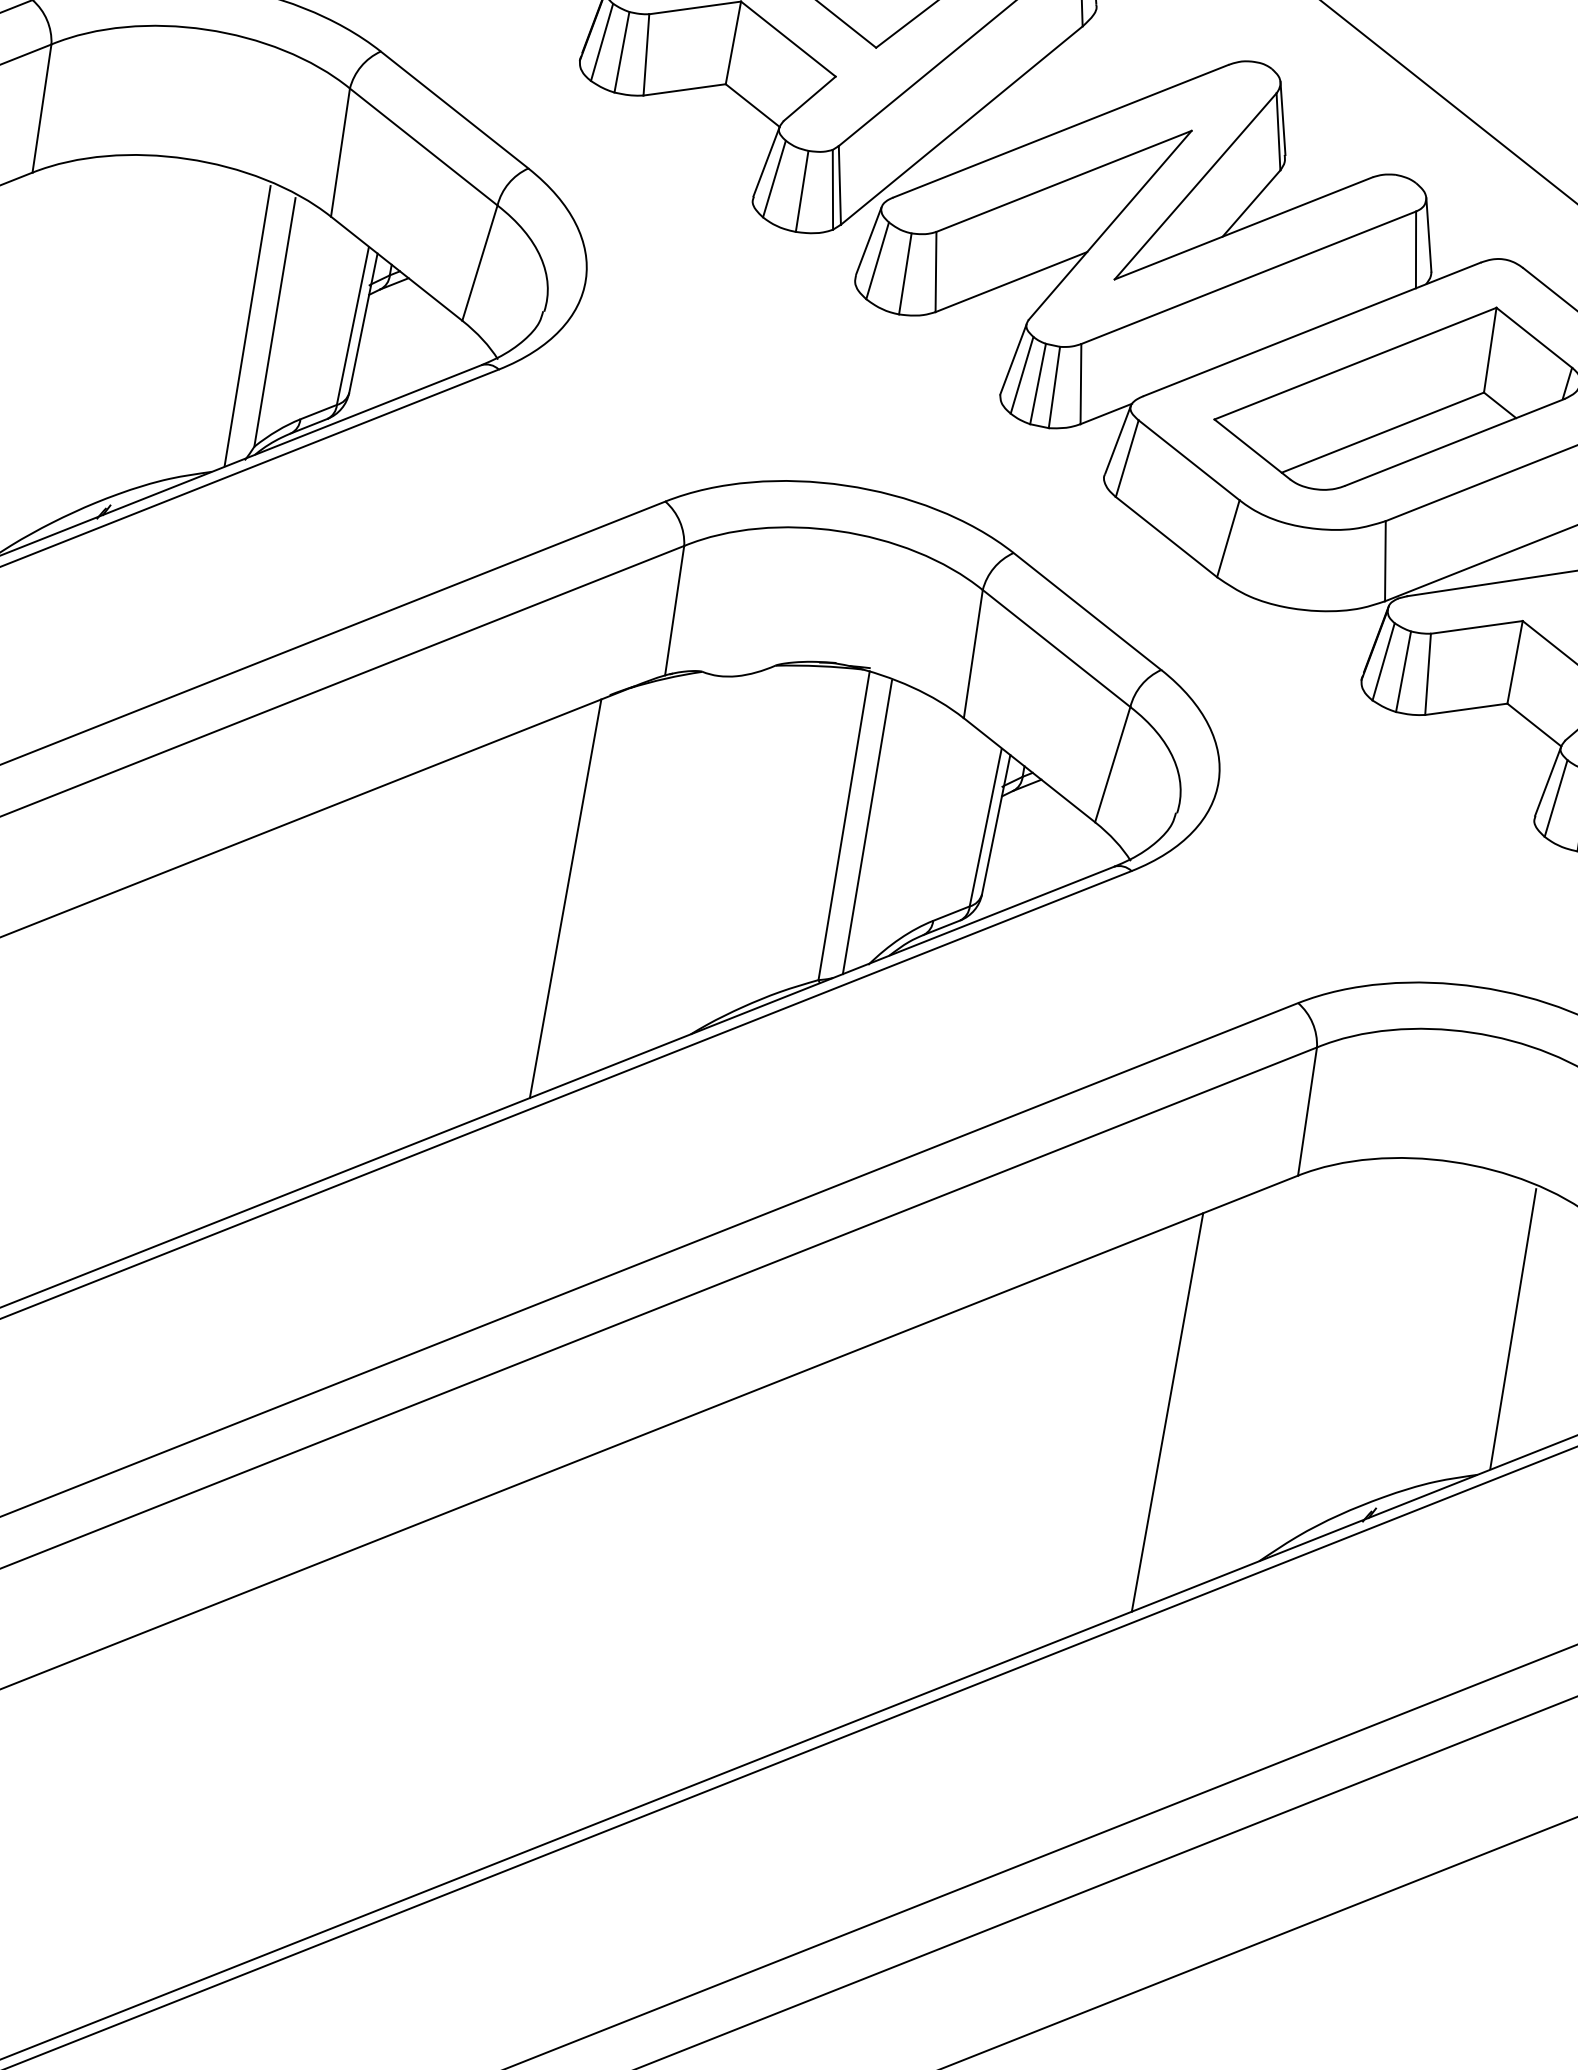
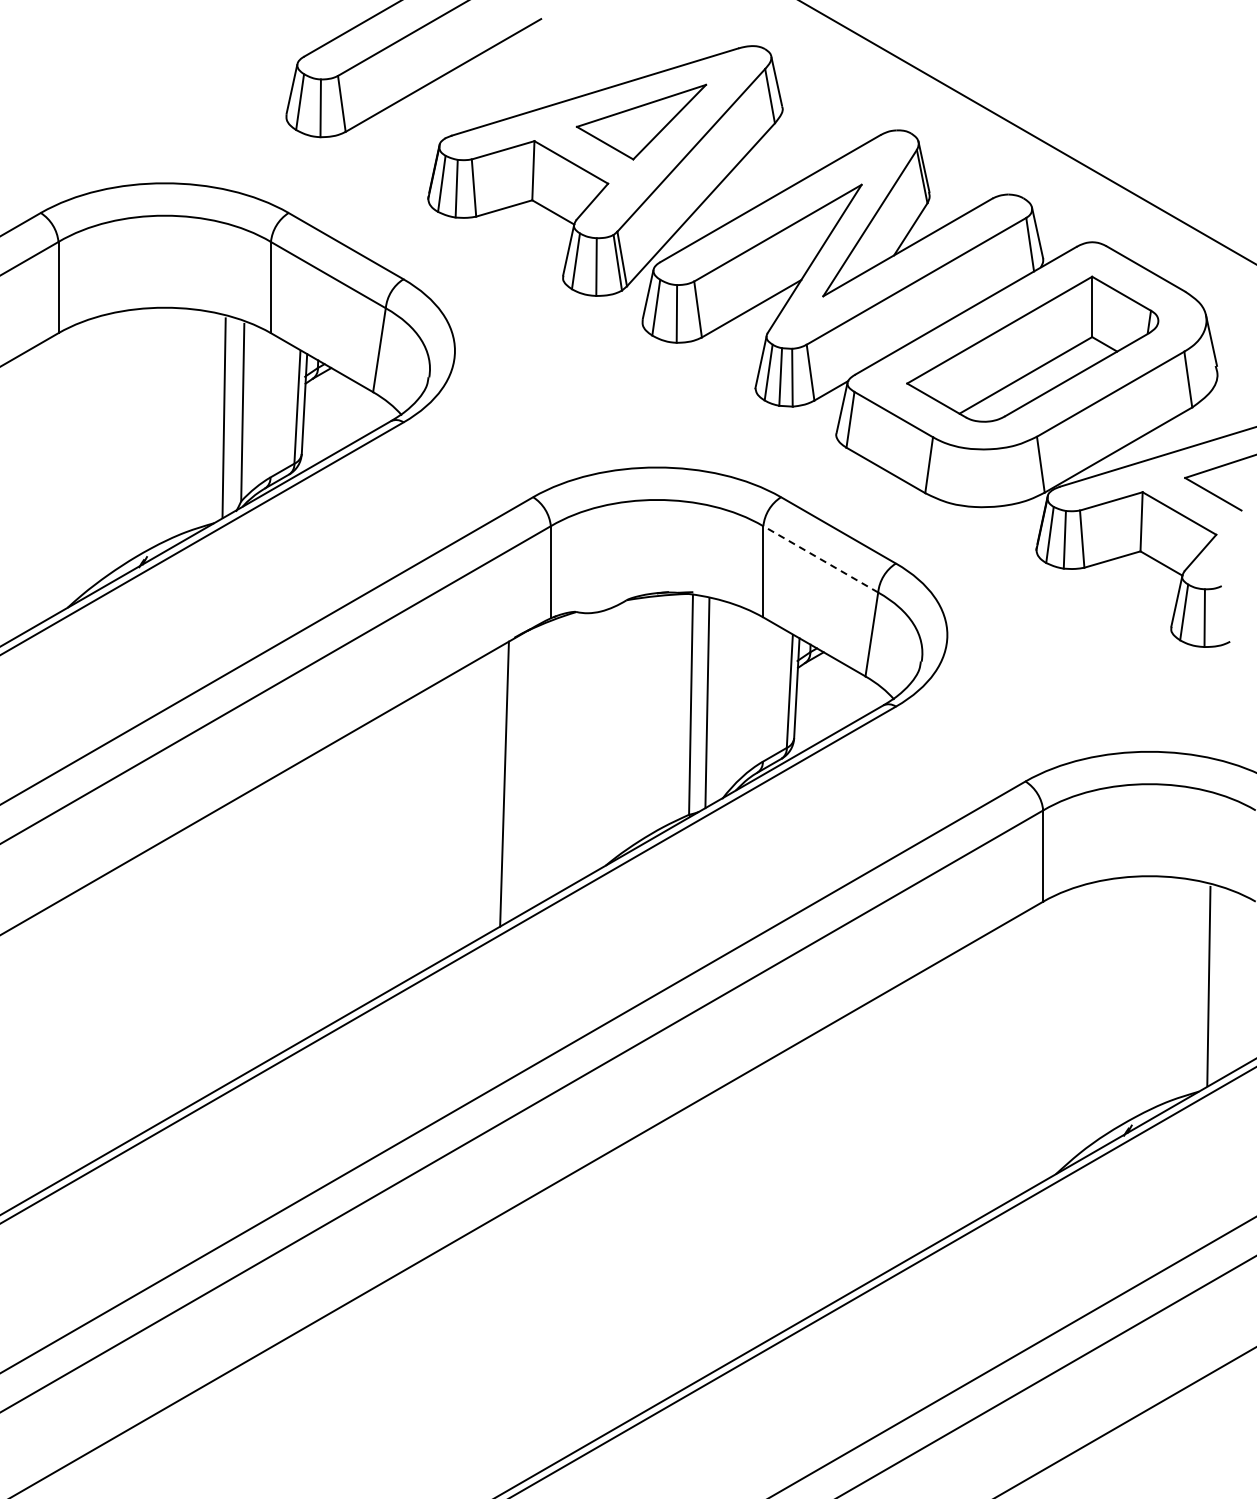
line: (1056, 648) -> (820, 559), solid -> dashed
line: (1167, 1411) -> (976, 1079), removed

